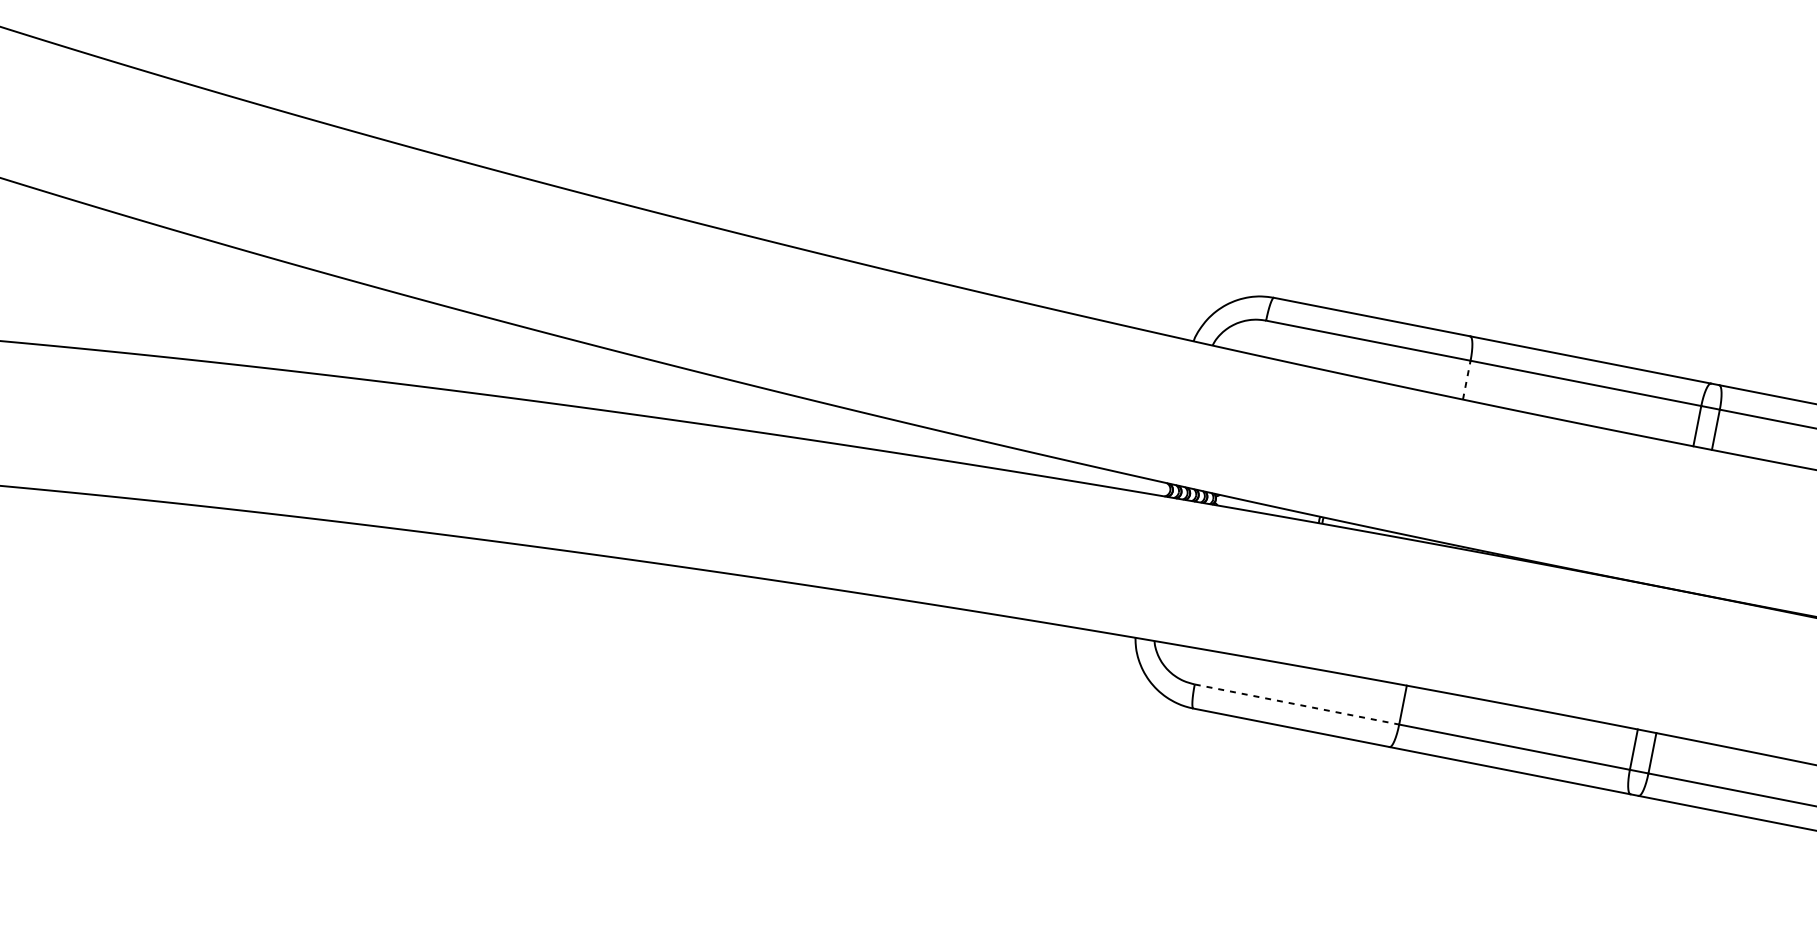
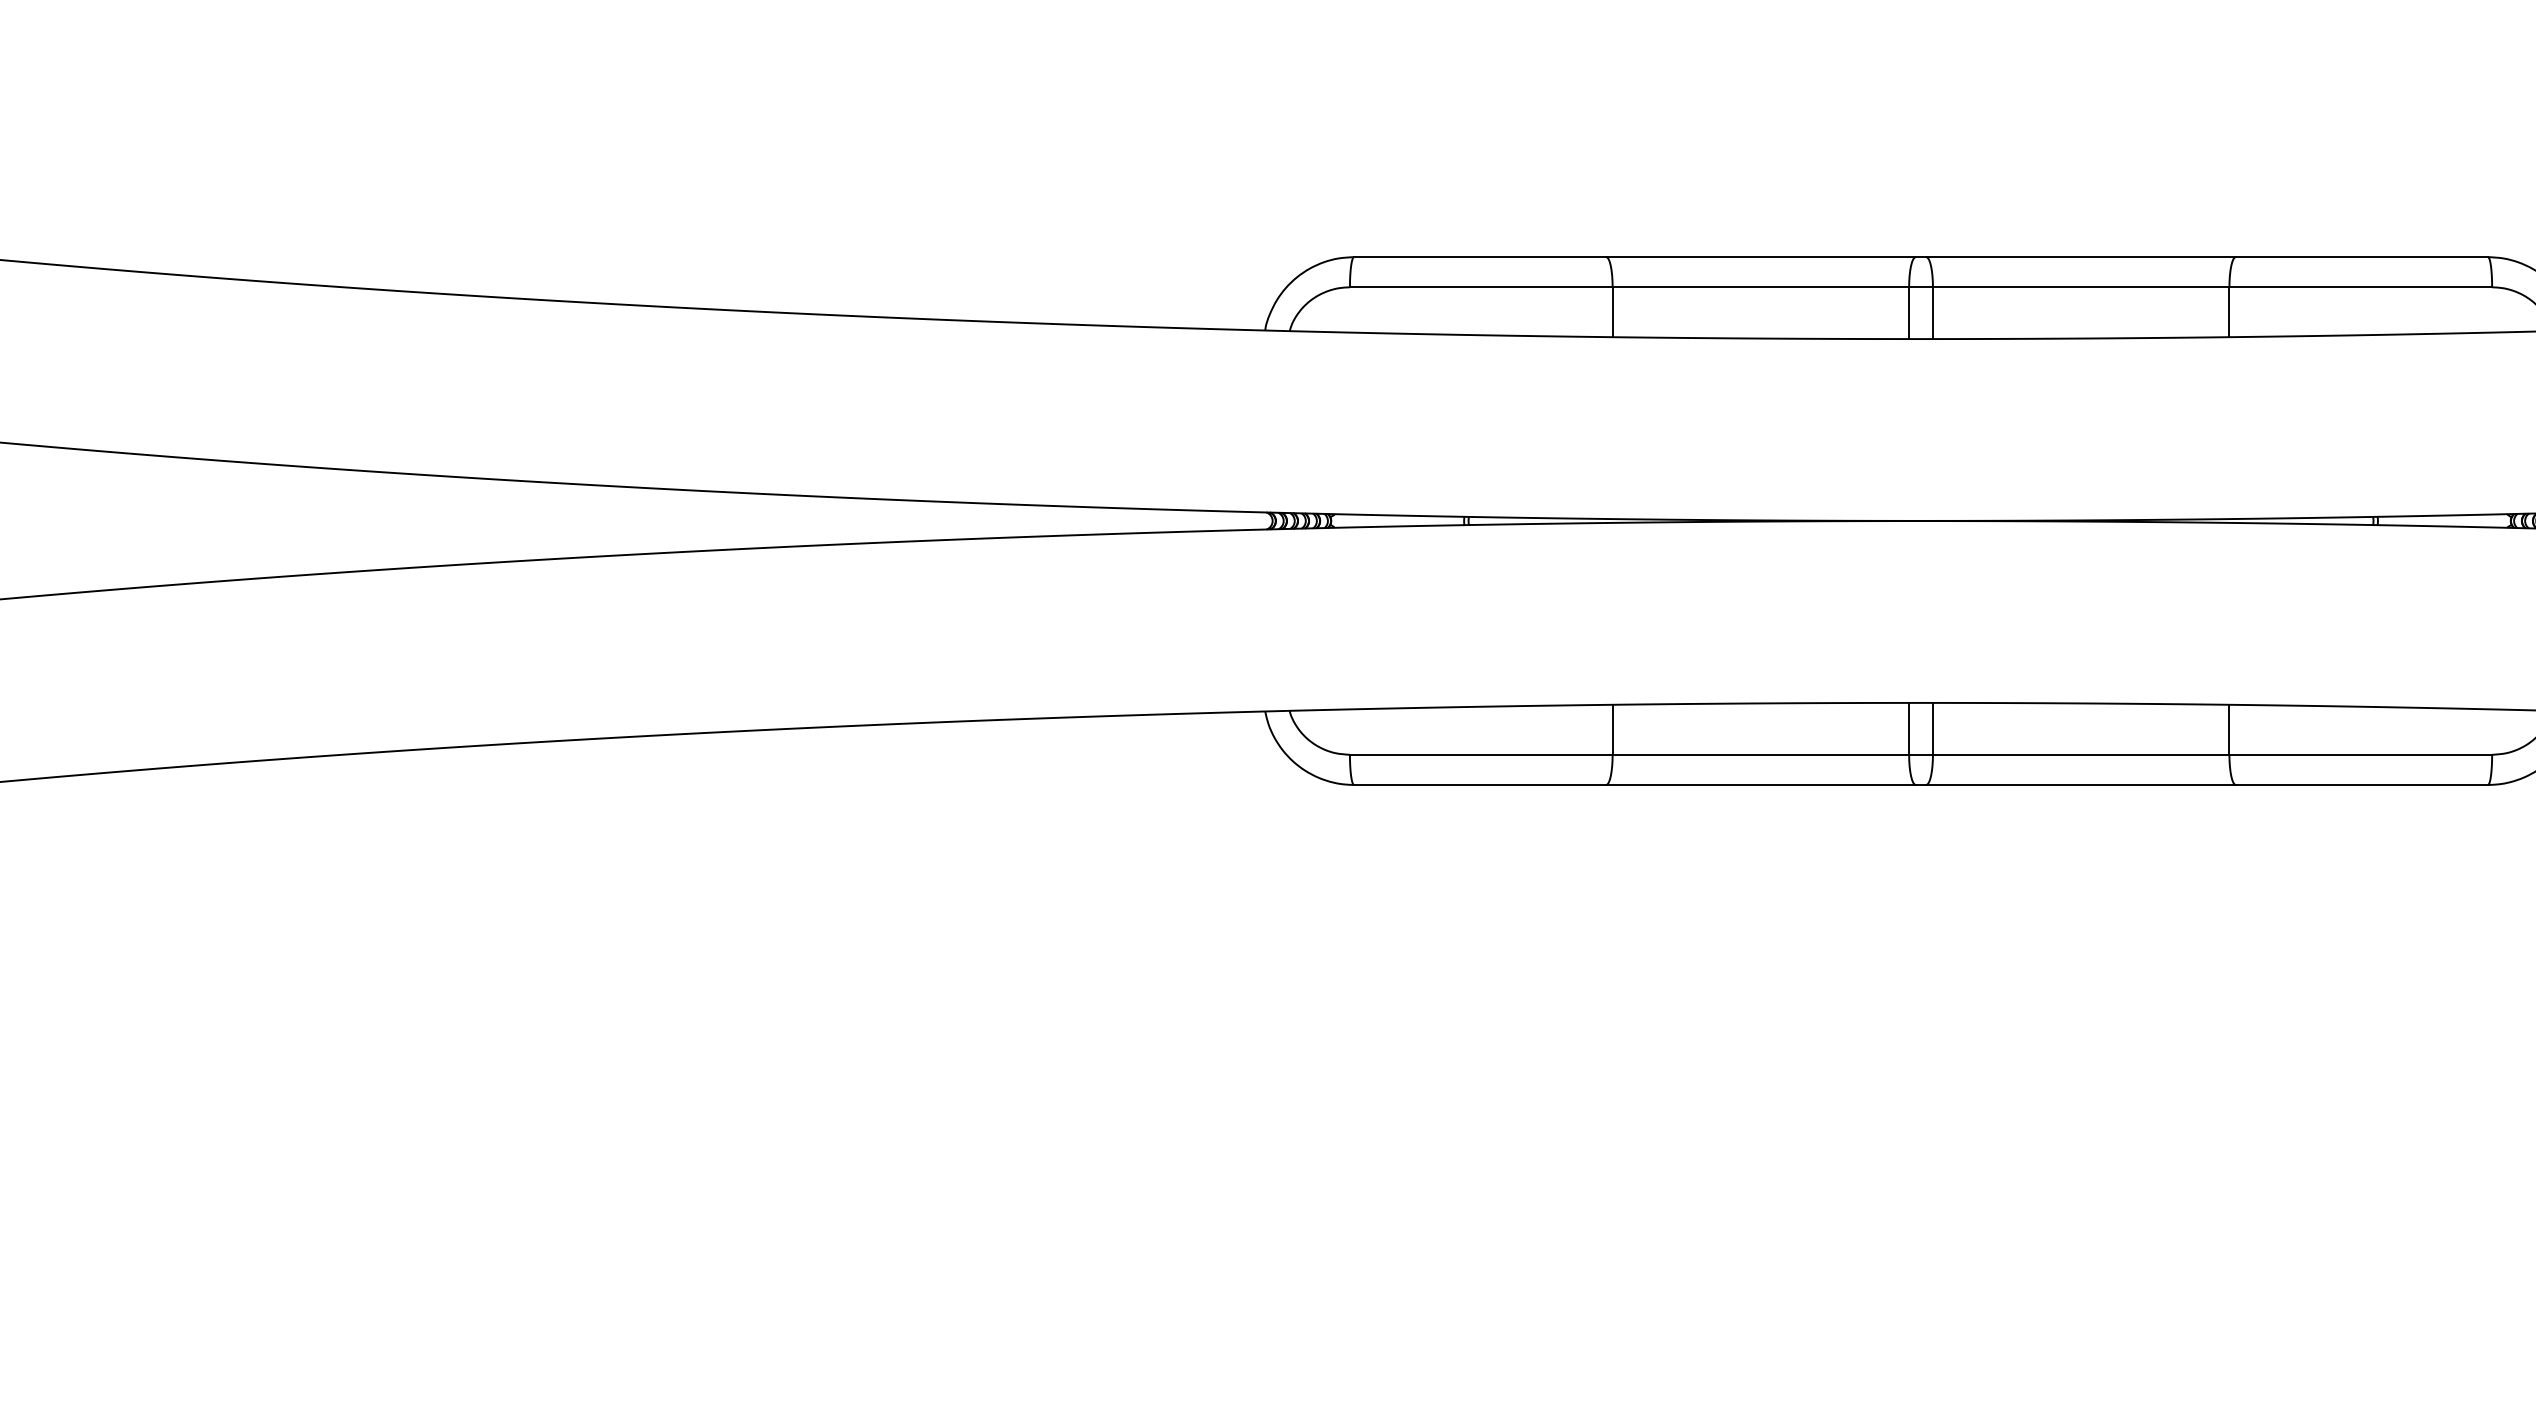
line: (1466, 380) -> (1612, 312), dashed -> solid
line: (1297, 704) -> (1481, 754), dashed -> solid

